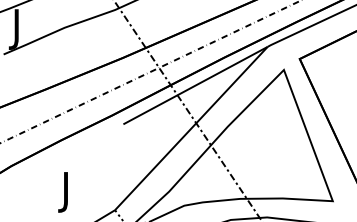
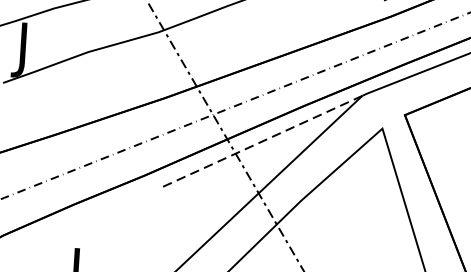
line: (195, 85) -> (260, 141), solid -> dashed

